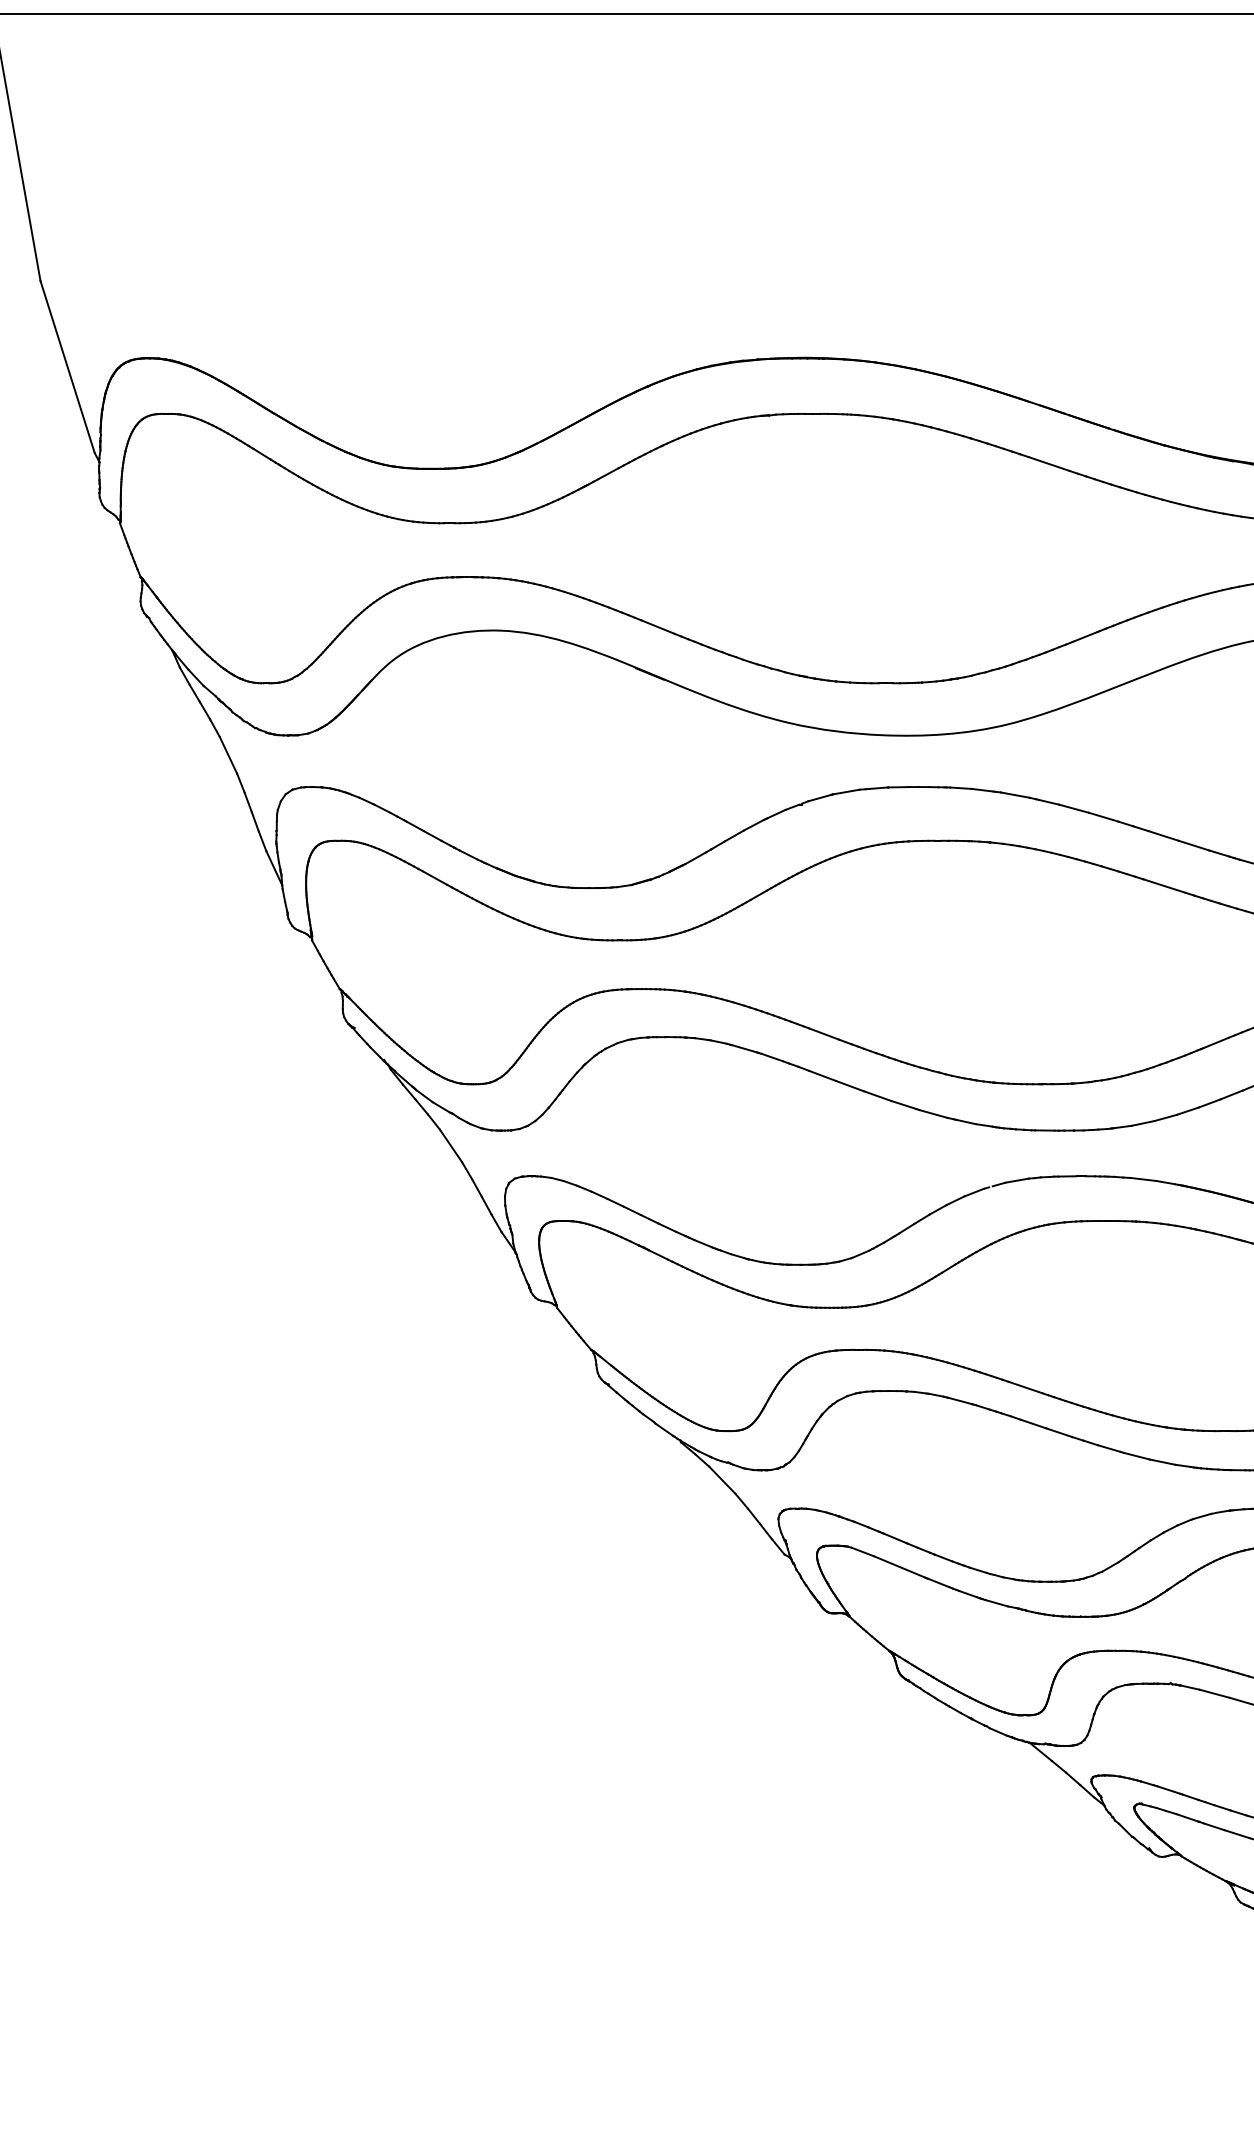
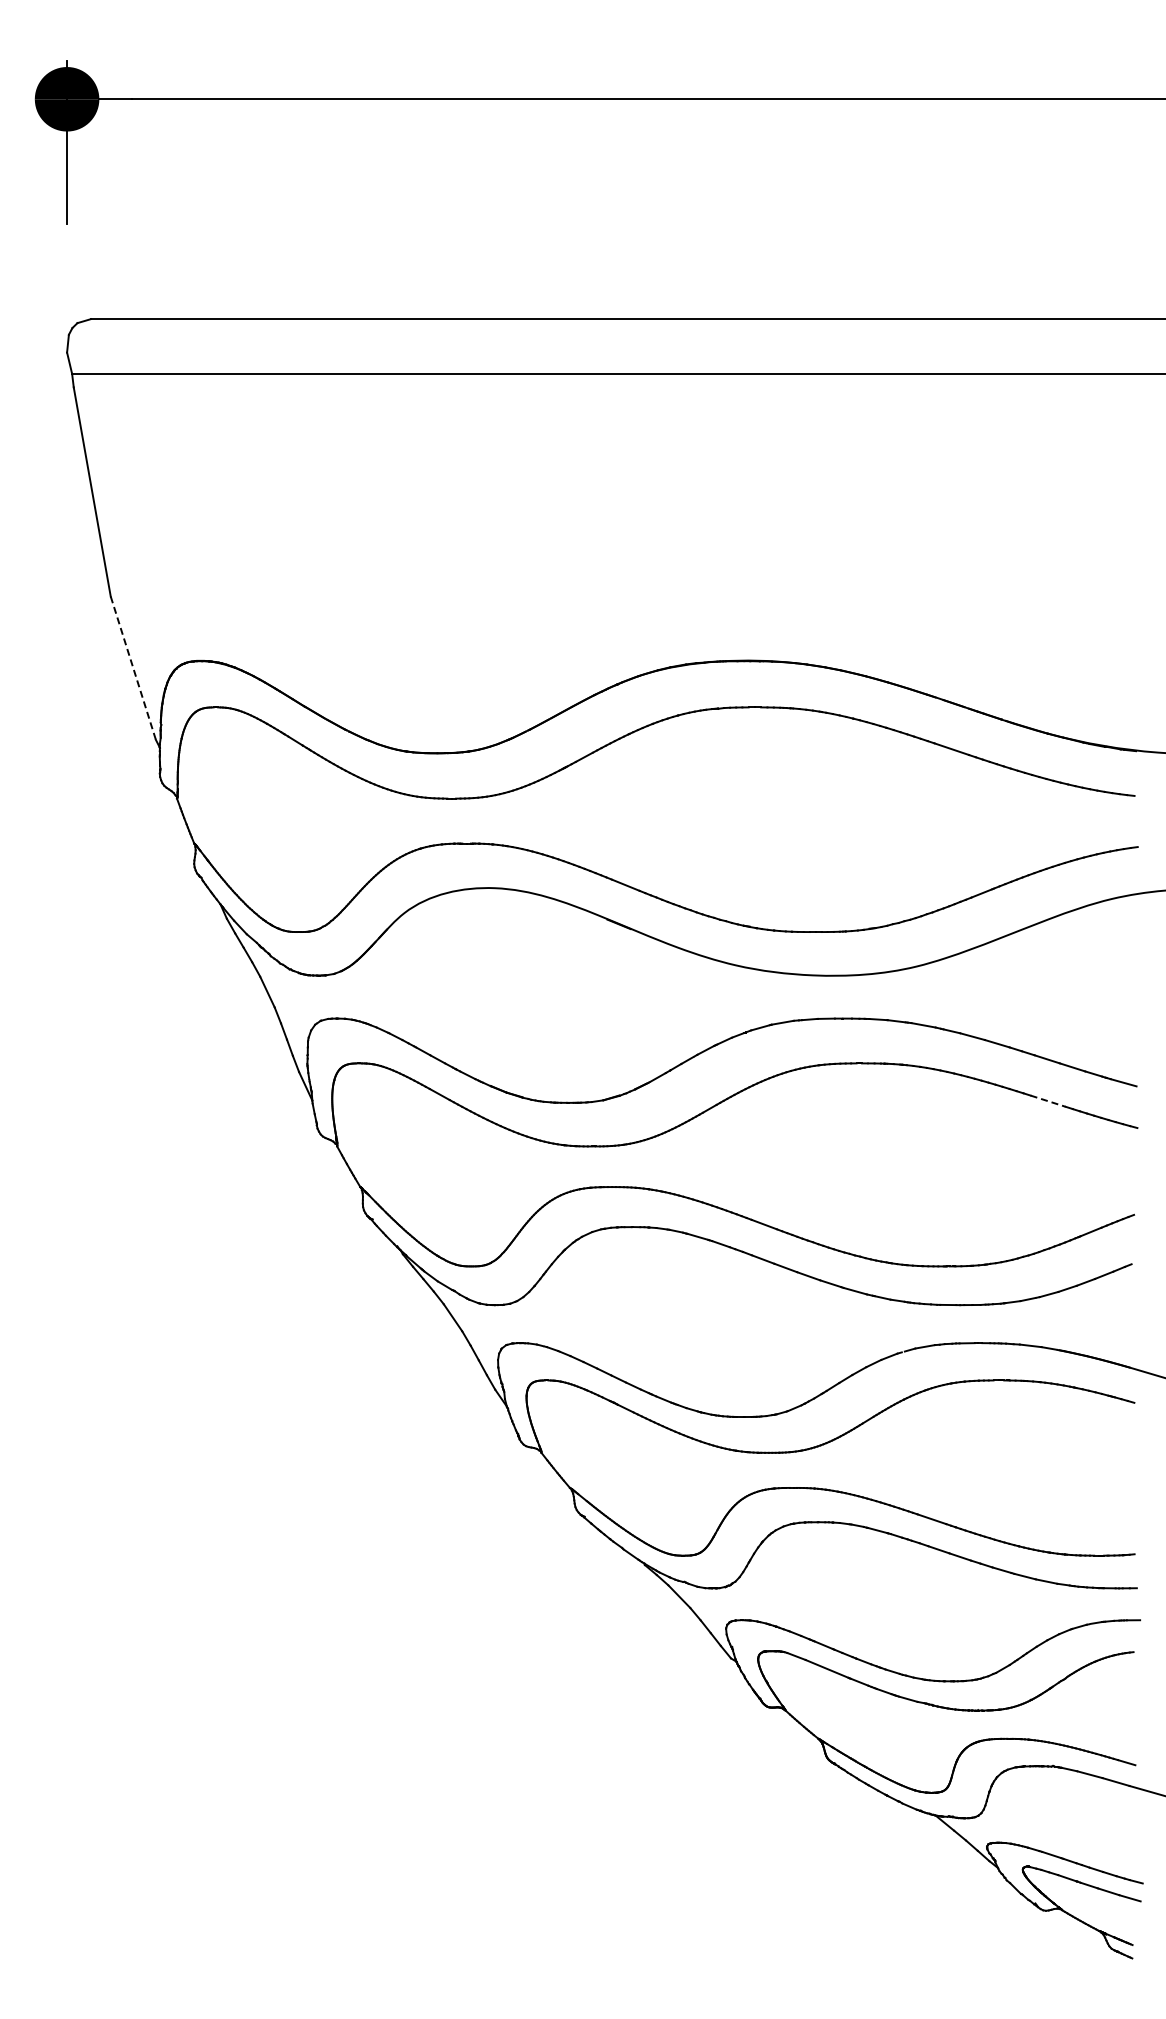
line: (67, 367) -> (133, 668), solid -> dashed
line: (1165, 886) -> (1048, 1101), solid -> dashed

